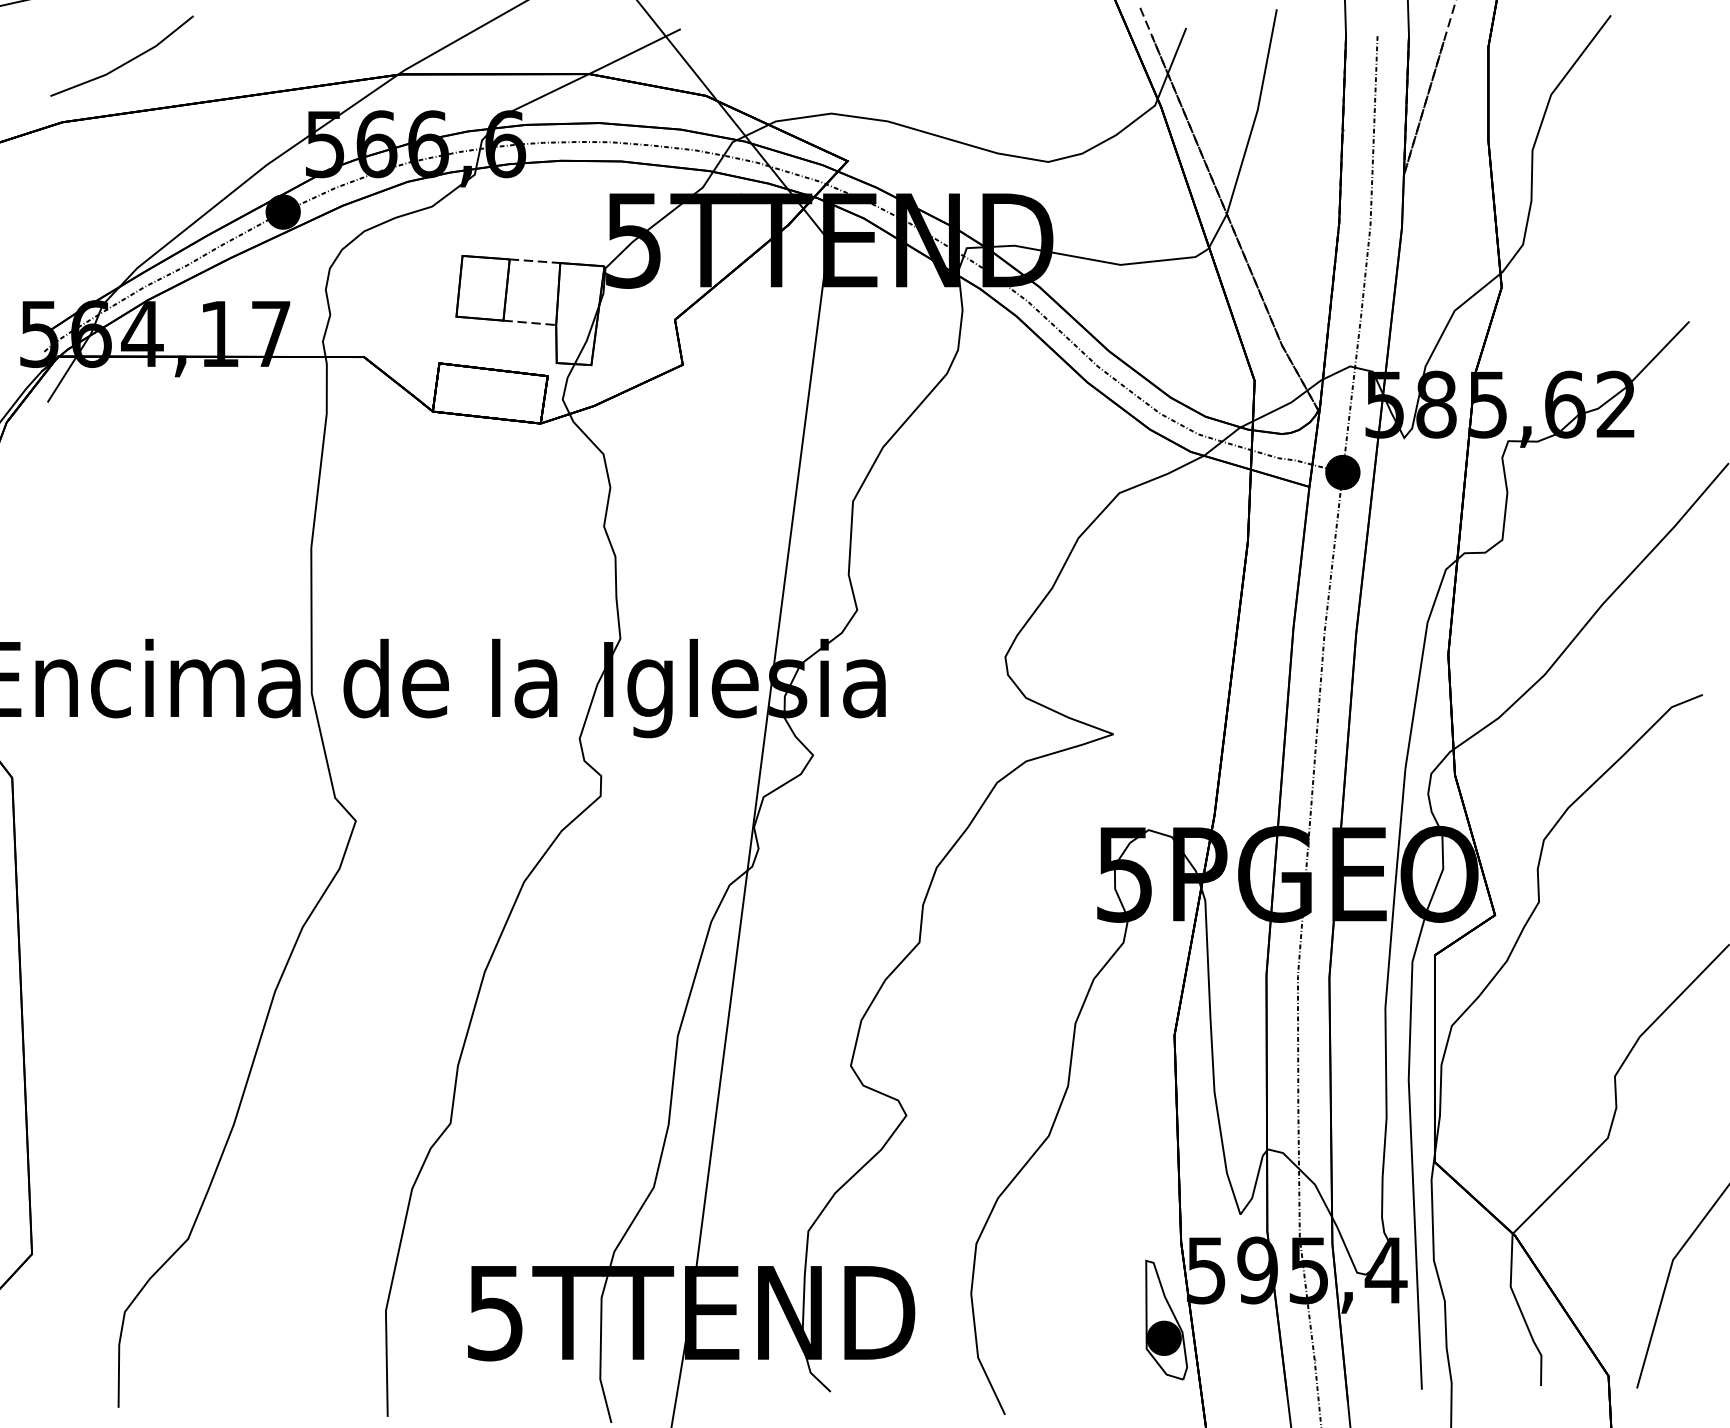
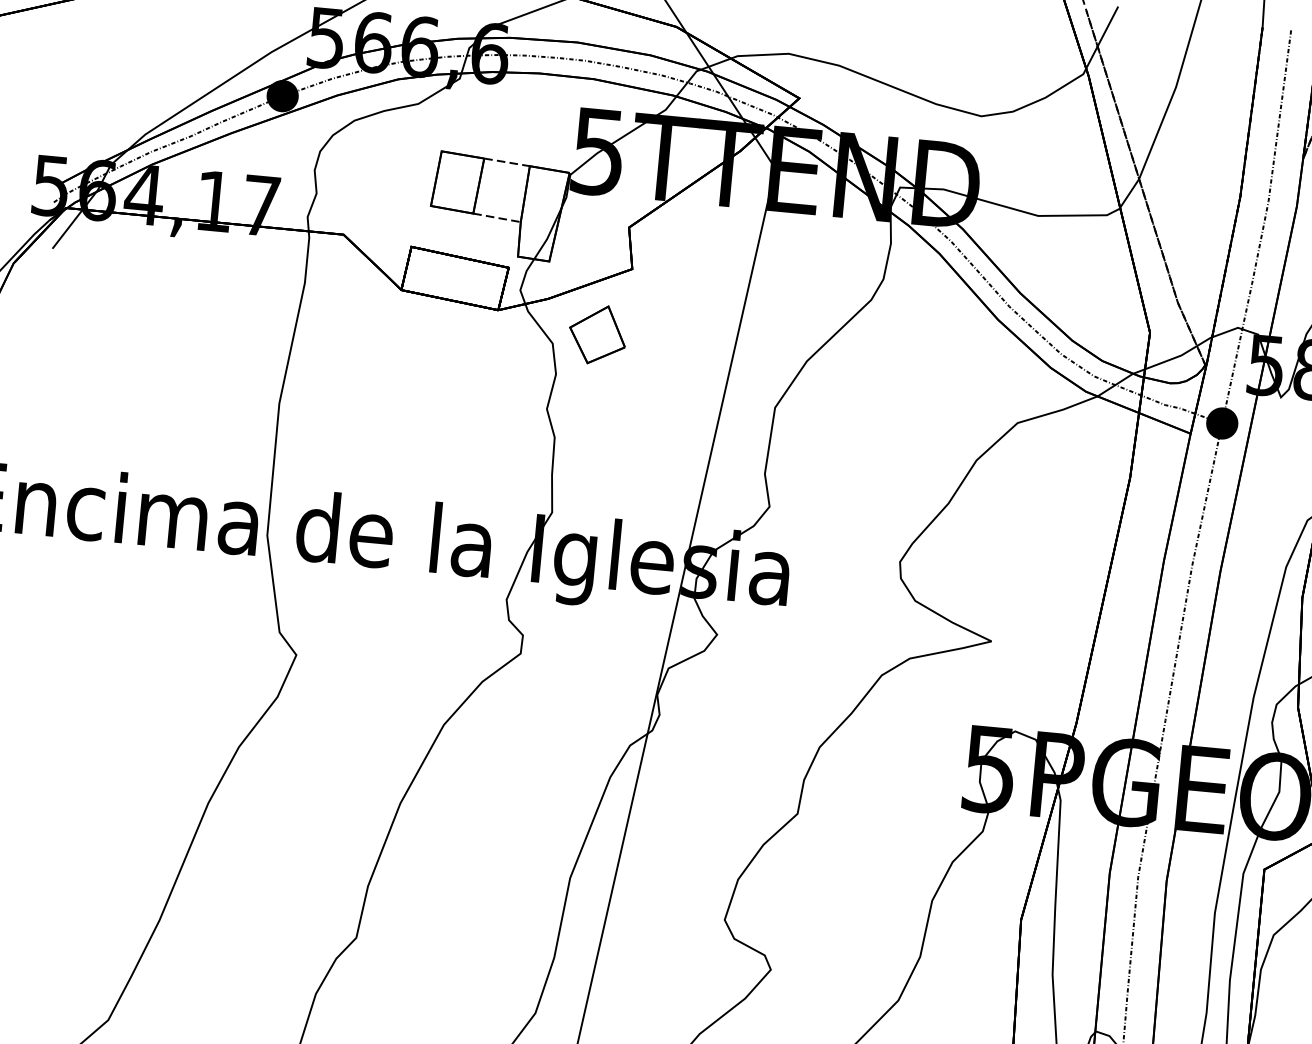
part: (651, 440) -> (597, 335), added

